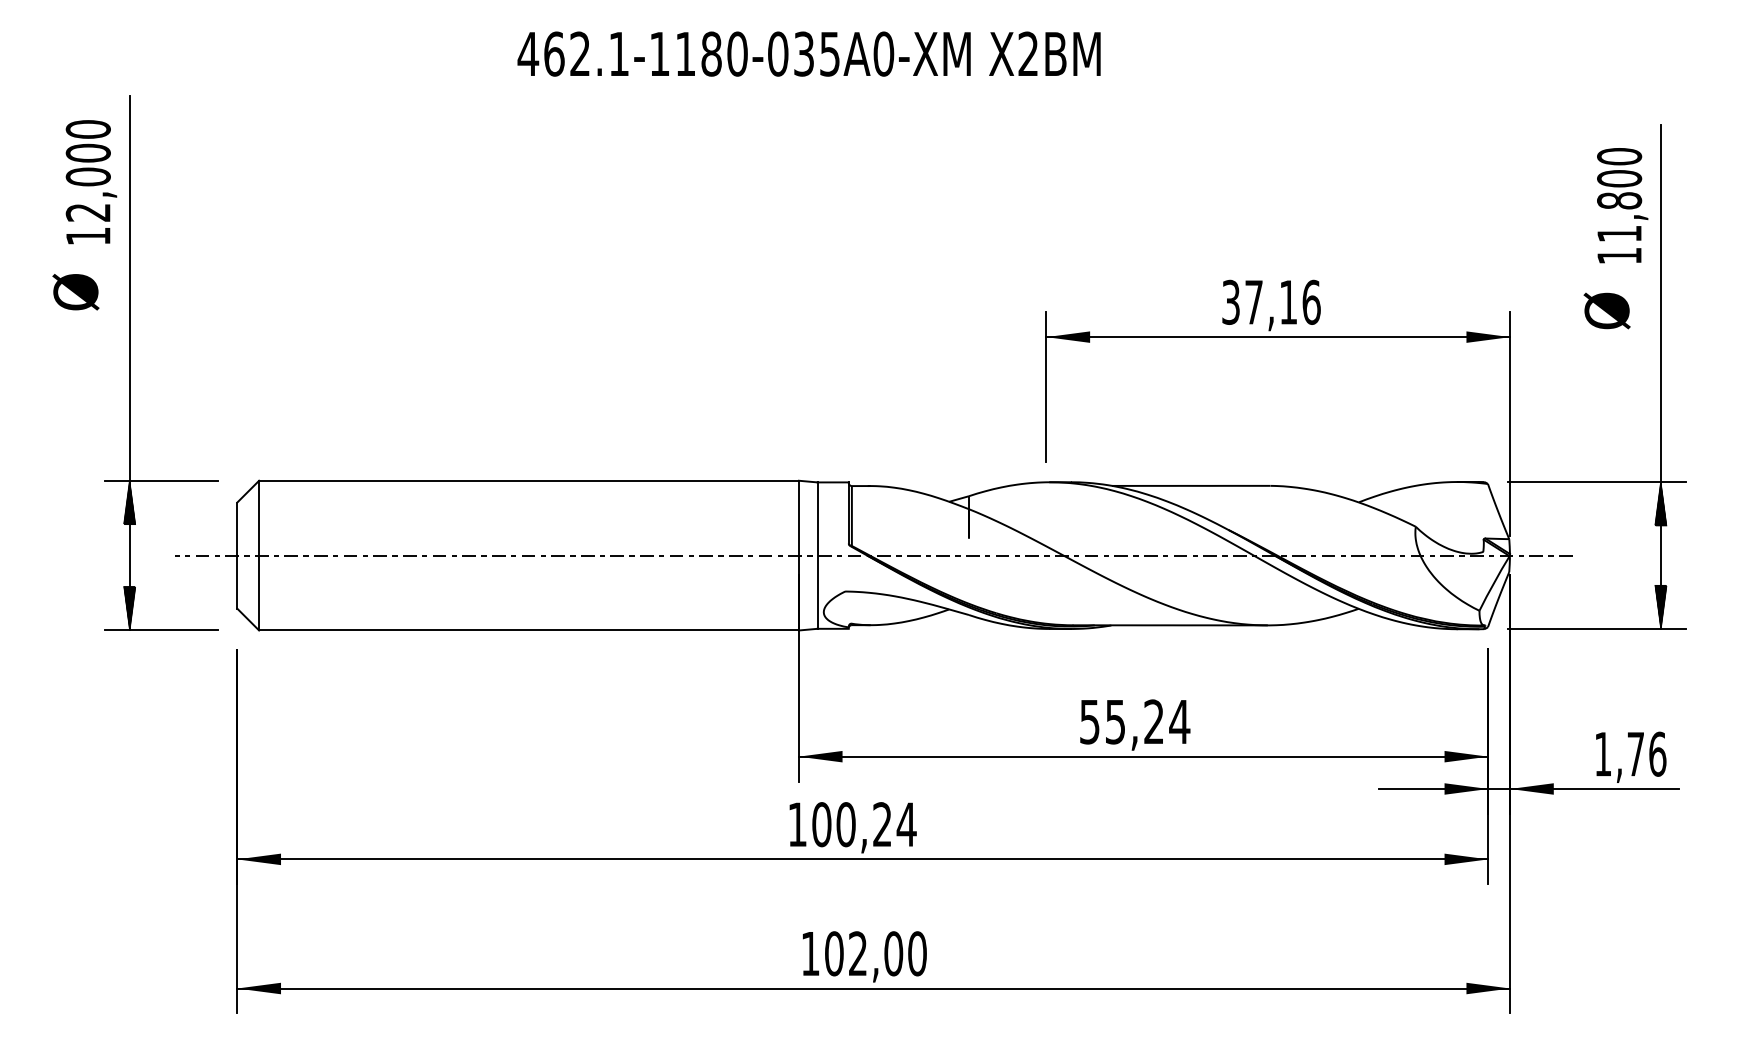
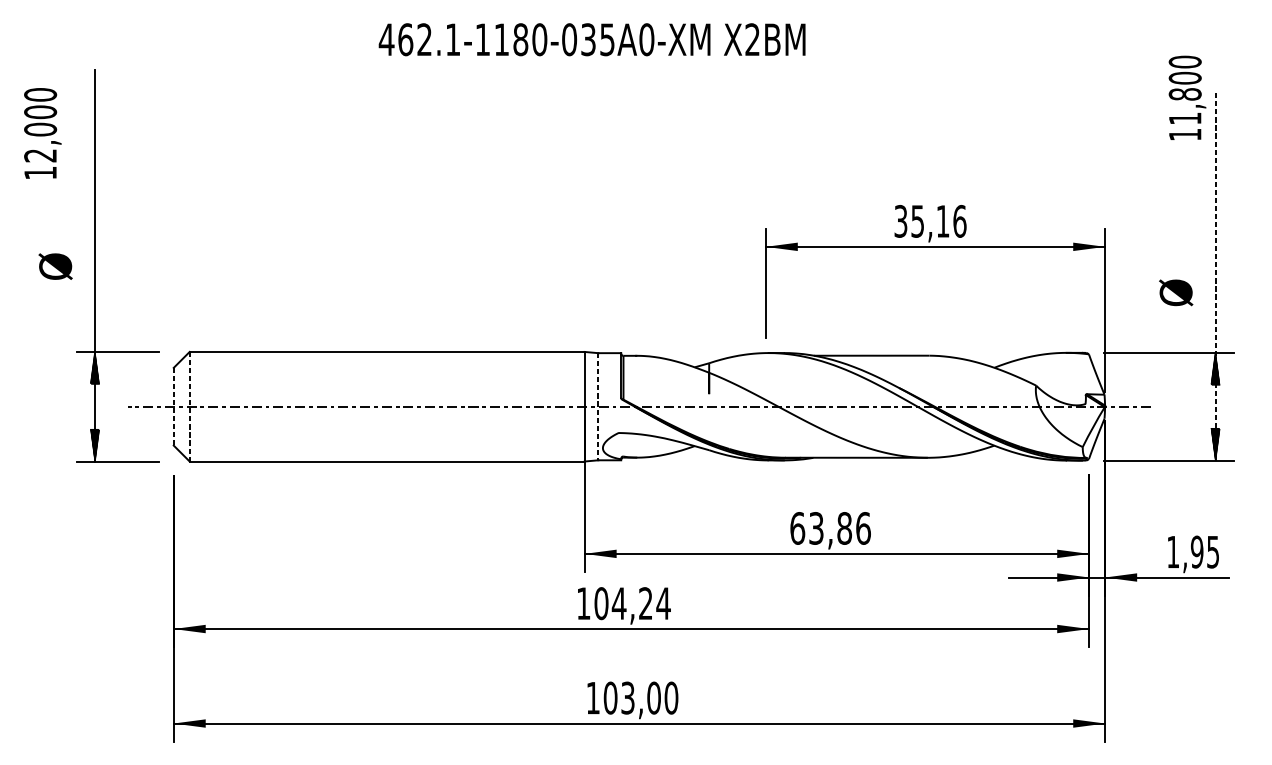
text: (91, 182) -> (42, 133), moved
text: (1622, 205) -> (1187, 97), moved
text: (75, 292) -> (55, 266), moved
text: (1253, 302) -> (917, 221), 37,16 -> 35,16
text: (1606, 310) -> (1175, 292), moved
line: (1660, 377) -> (1215, 276), solid -> dashed
line: (259, 555) -> (189, 406), solid -> dashed
line: (237, 556) -> (173, 407), solid -> dashed
line: (817, 556) -> (598, 407), solid -> dashed
text: (1135, 721) -> (831, 528), 55,24 -> 63,86
text: (1646, 753) -> (1204, 551), 1,76 -> 1,95
text: (846, 824) -> (619, 603), 100,24 -> 104,24
text: (857, 953) -> (627, 697), 102,00 -> 103,00

